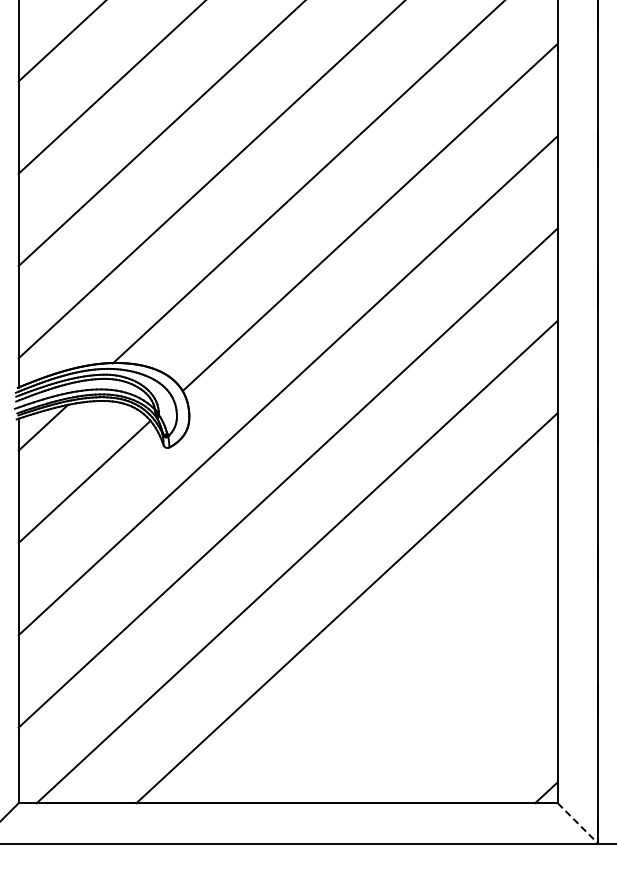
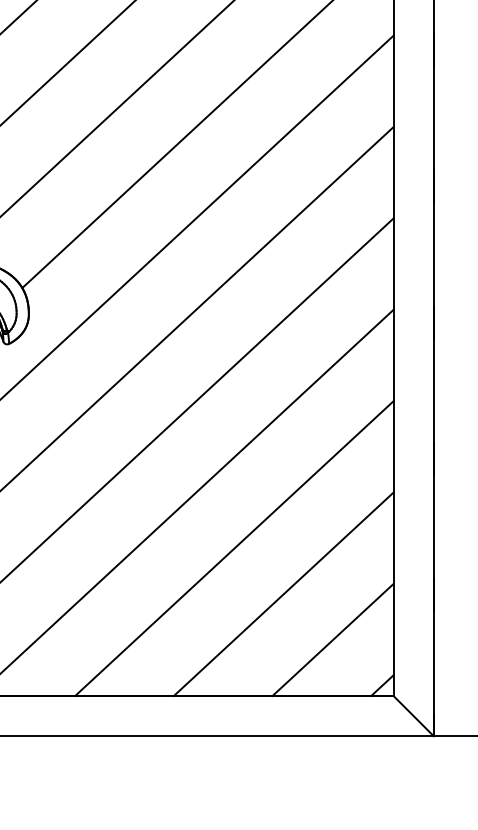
line: (396, 654) -> (233, 548), added
line: (446, 700) -> (283, 594), added
line: (496, 746) -> (332, 639), added
line: (578, 823) -> (414, 716), dashed -> solid

